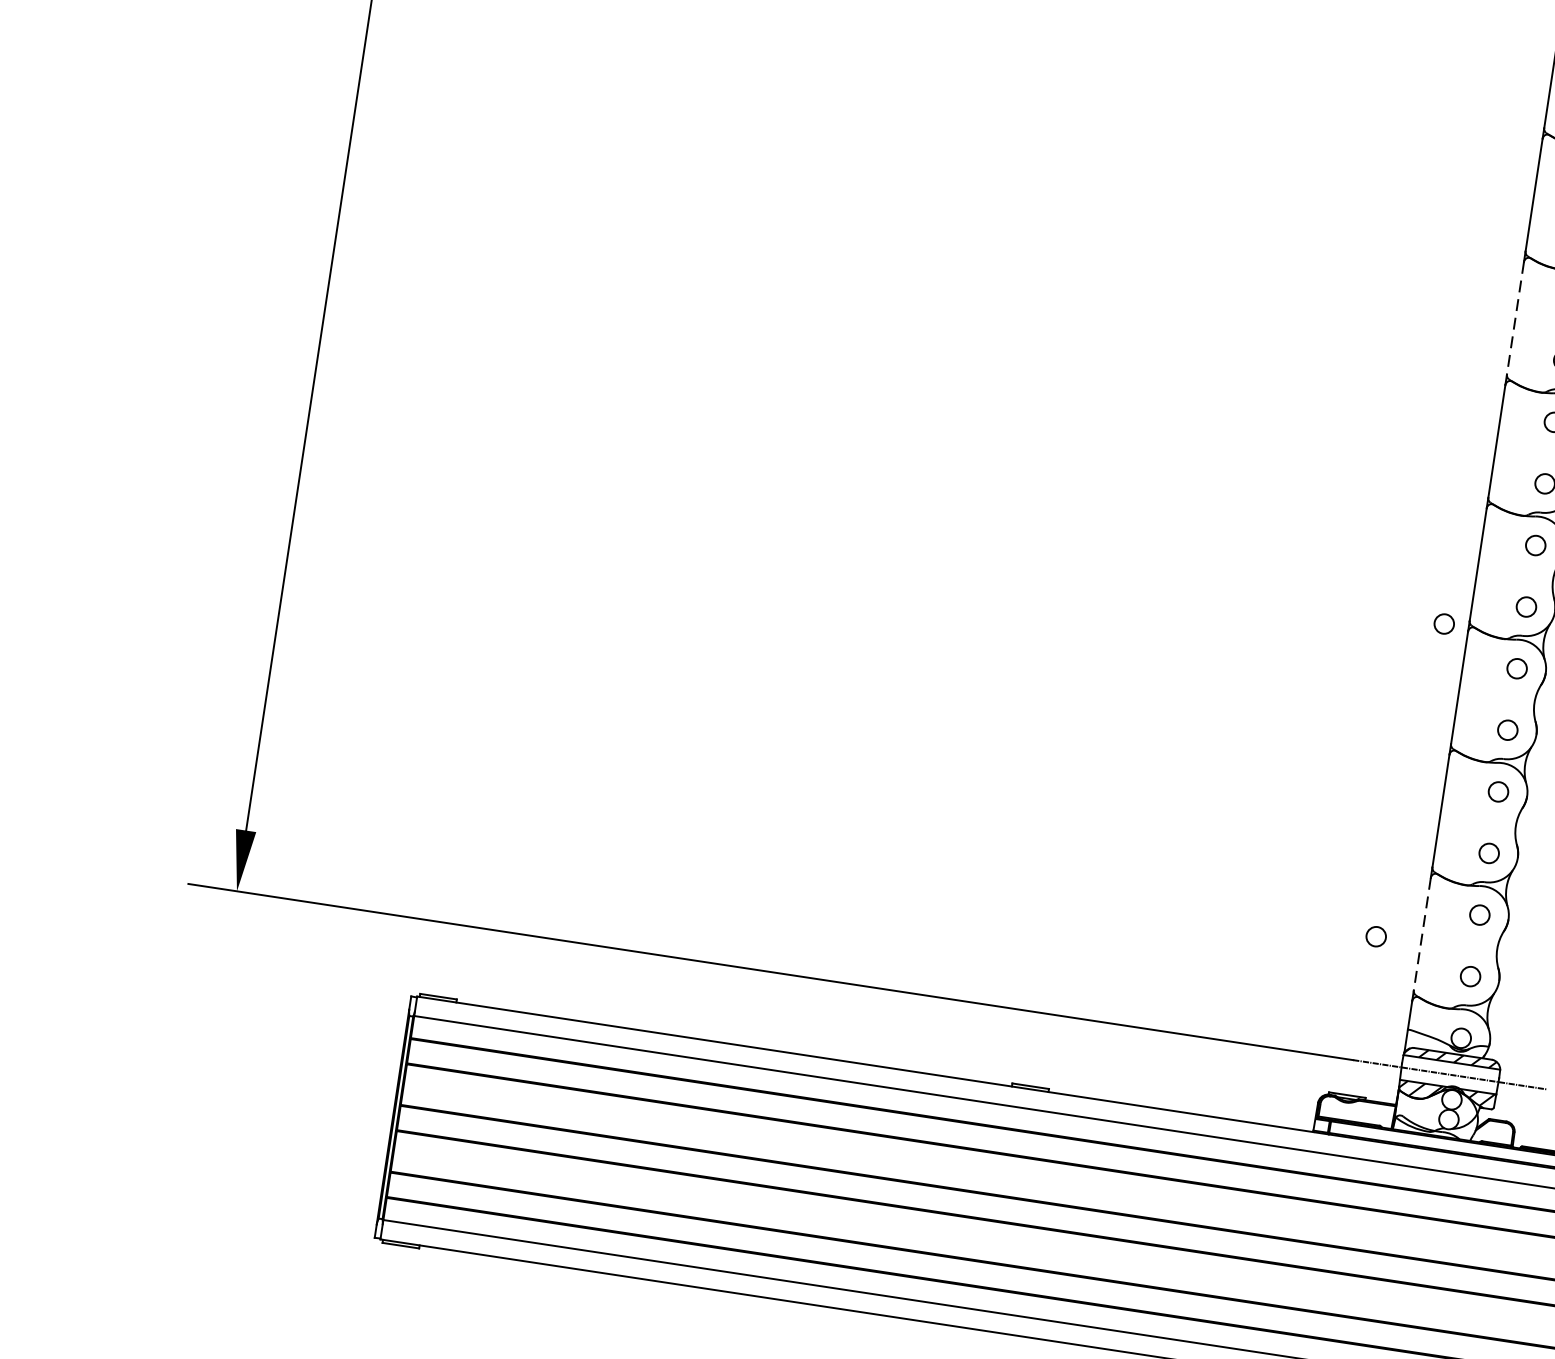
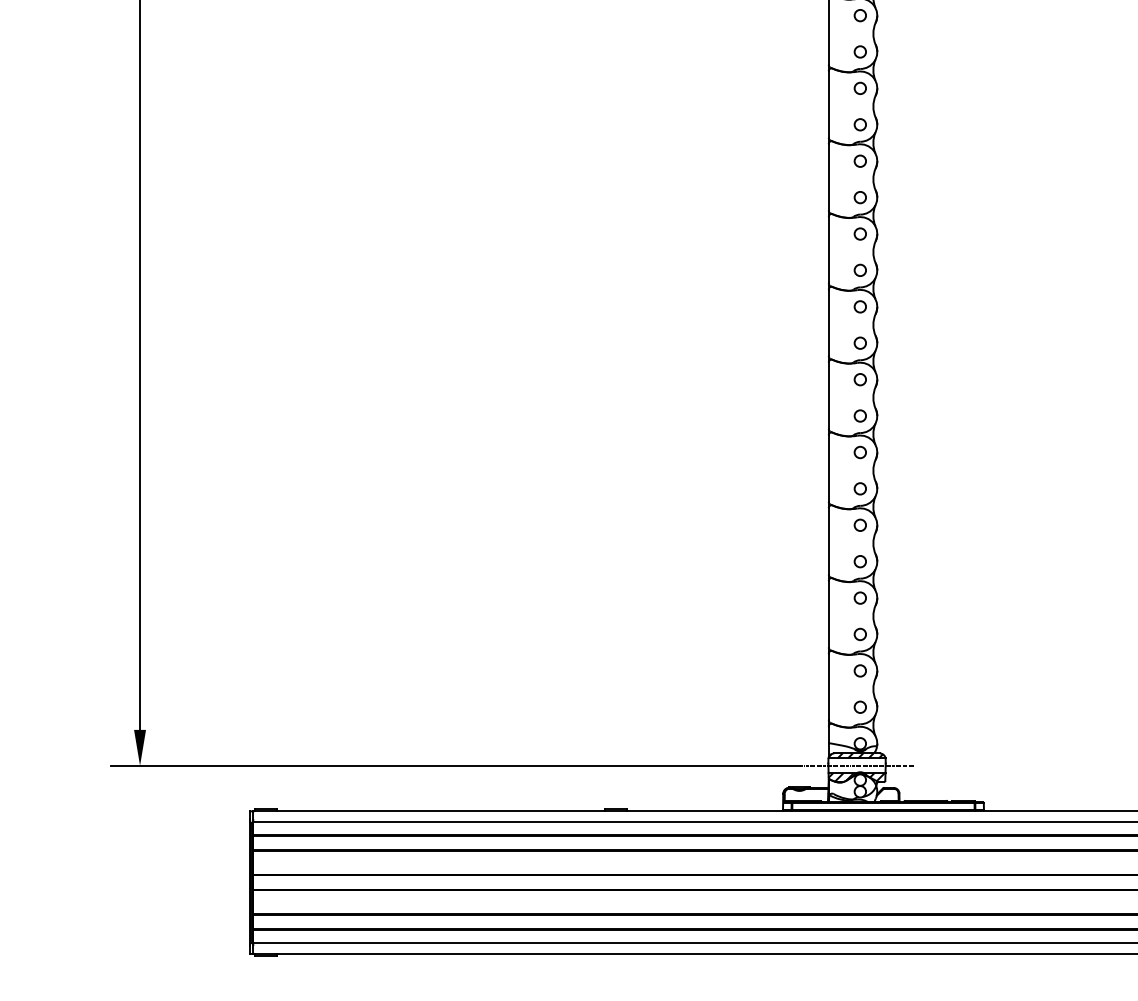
line: (1514, 319) -> (828, 323), dashed -> solid
circle: (1442, 623) -> (813, 505), removed
line: (1421, 934) -> (828, 687), dashed -> solid
circle: (1374, 936) -> (801, 692), removed

